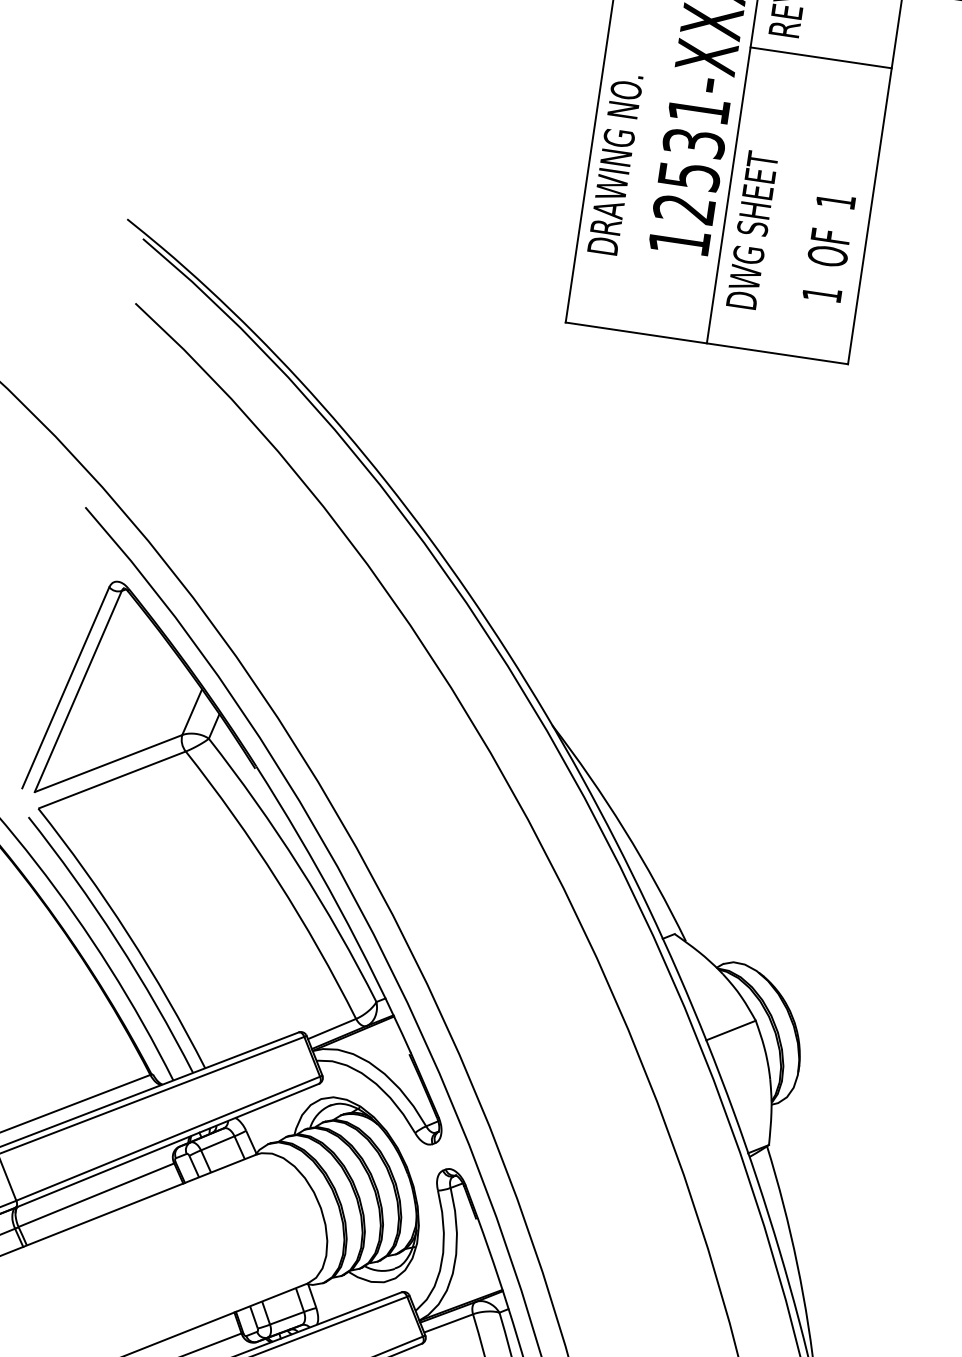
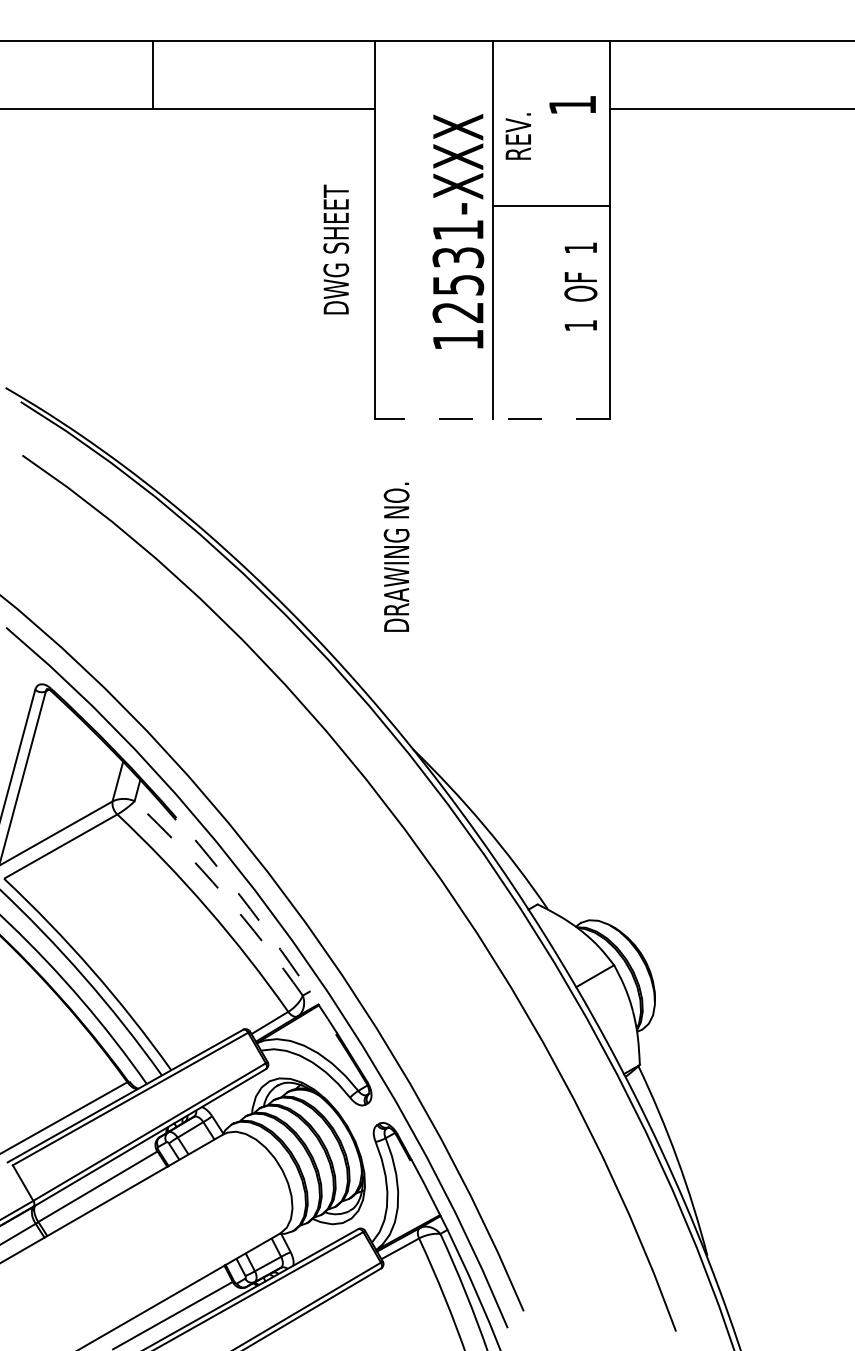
line: (821, 57) -> (551, 205), moved
text: (615, 163) -> (396, 556), moved
text: (752, 230) -> (336, 249), moved
text: (828, 247) -> (580, 286), moved
line: (706, 343) -> (492, 419), solid -> dashed
arc: (299, 866) -> (223, 894), solid -> dashed
arc: (338, 906) -> (260, 922), solid -> dashed

